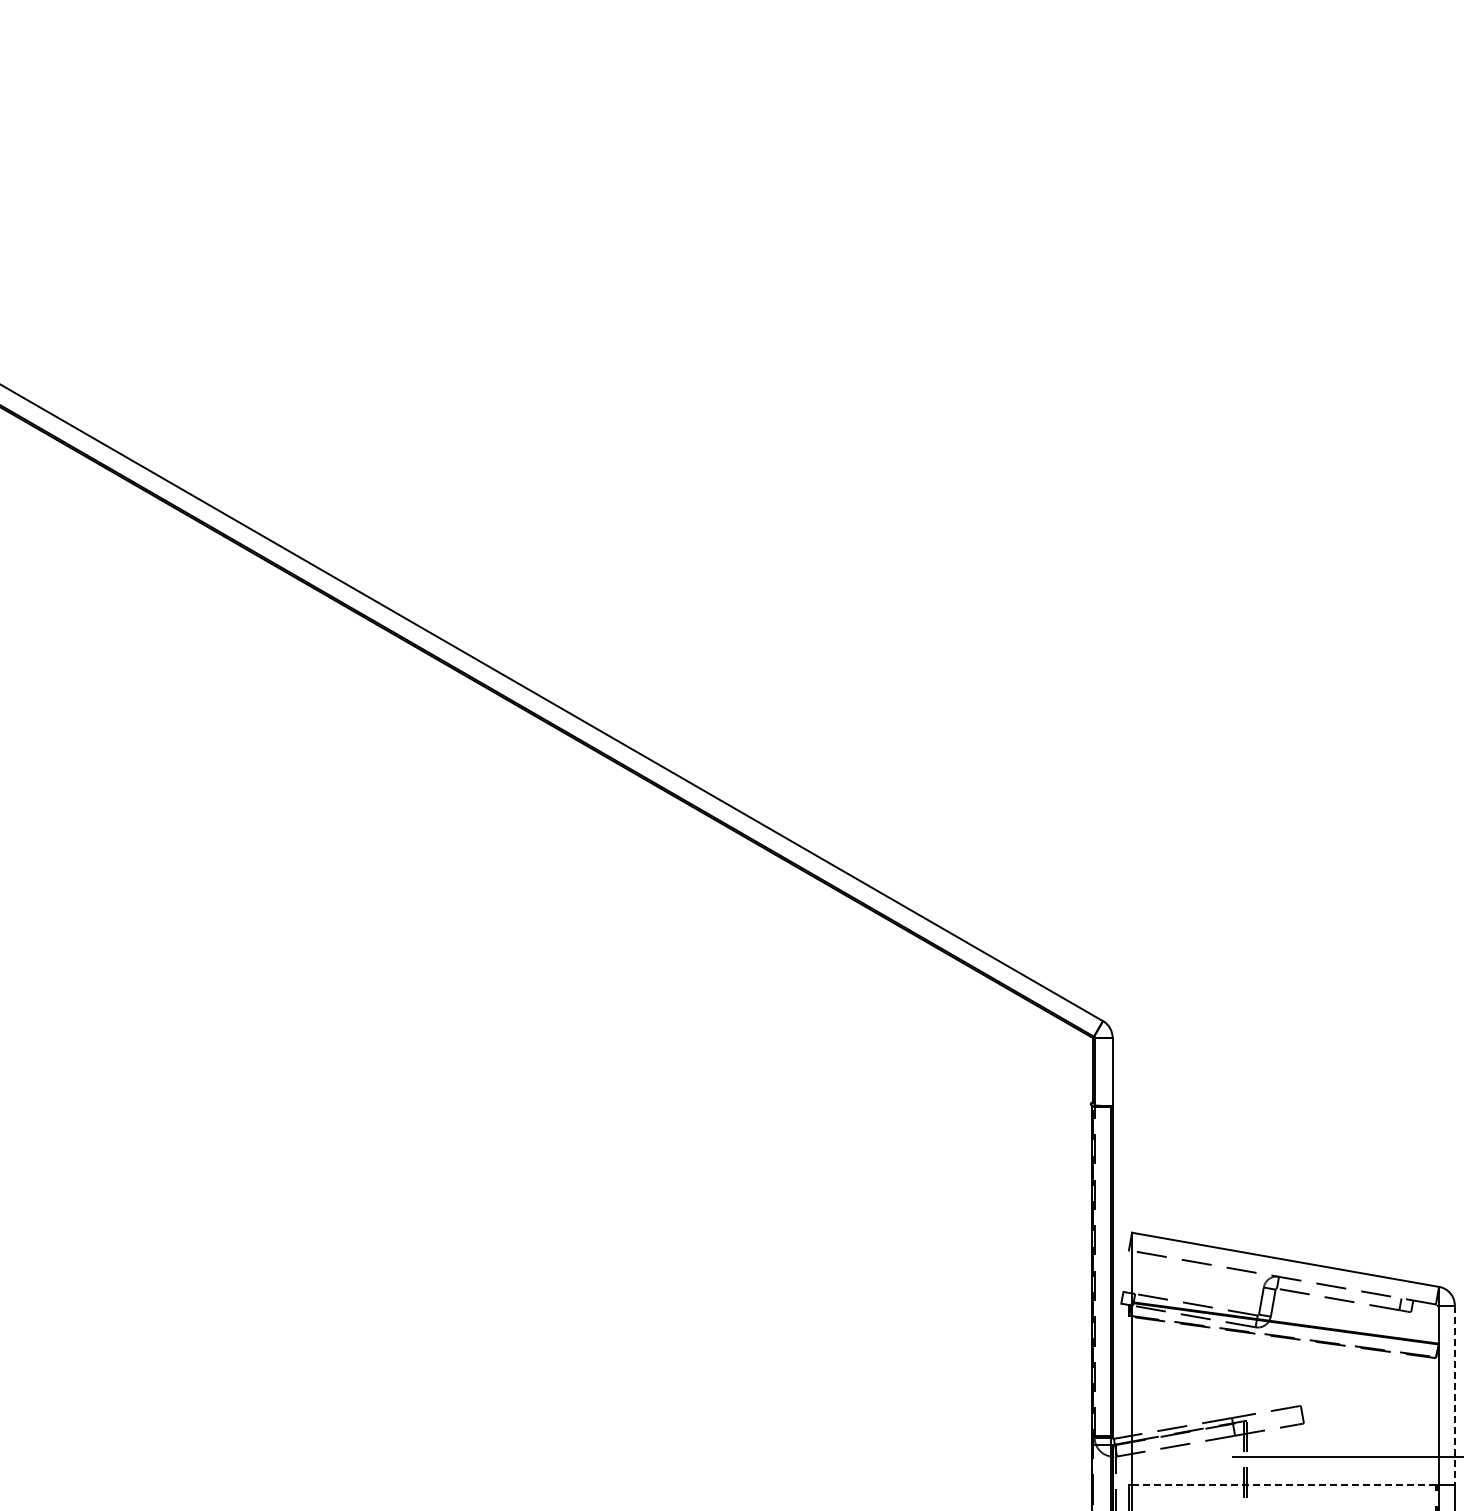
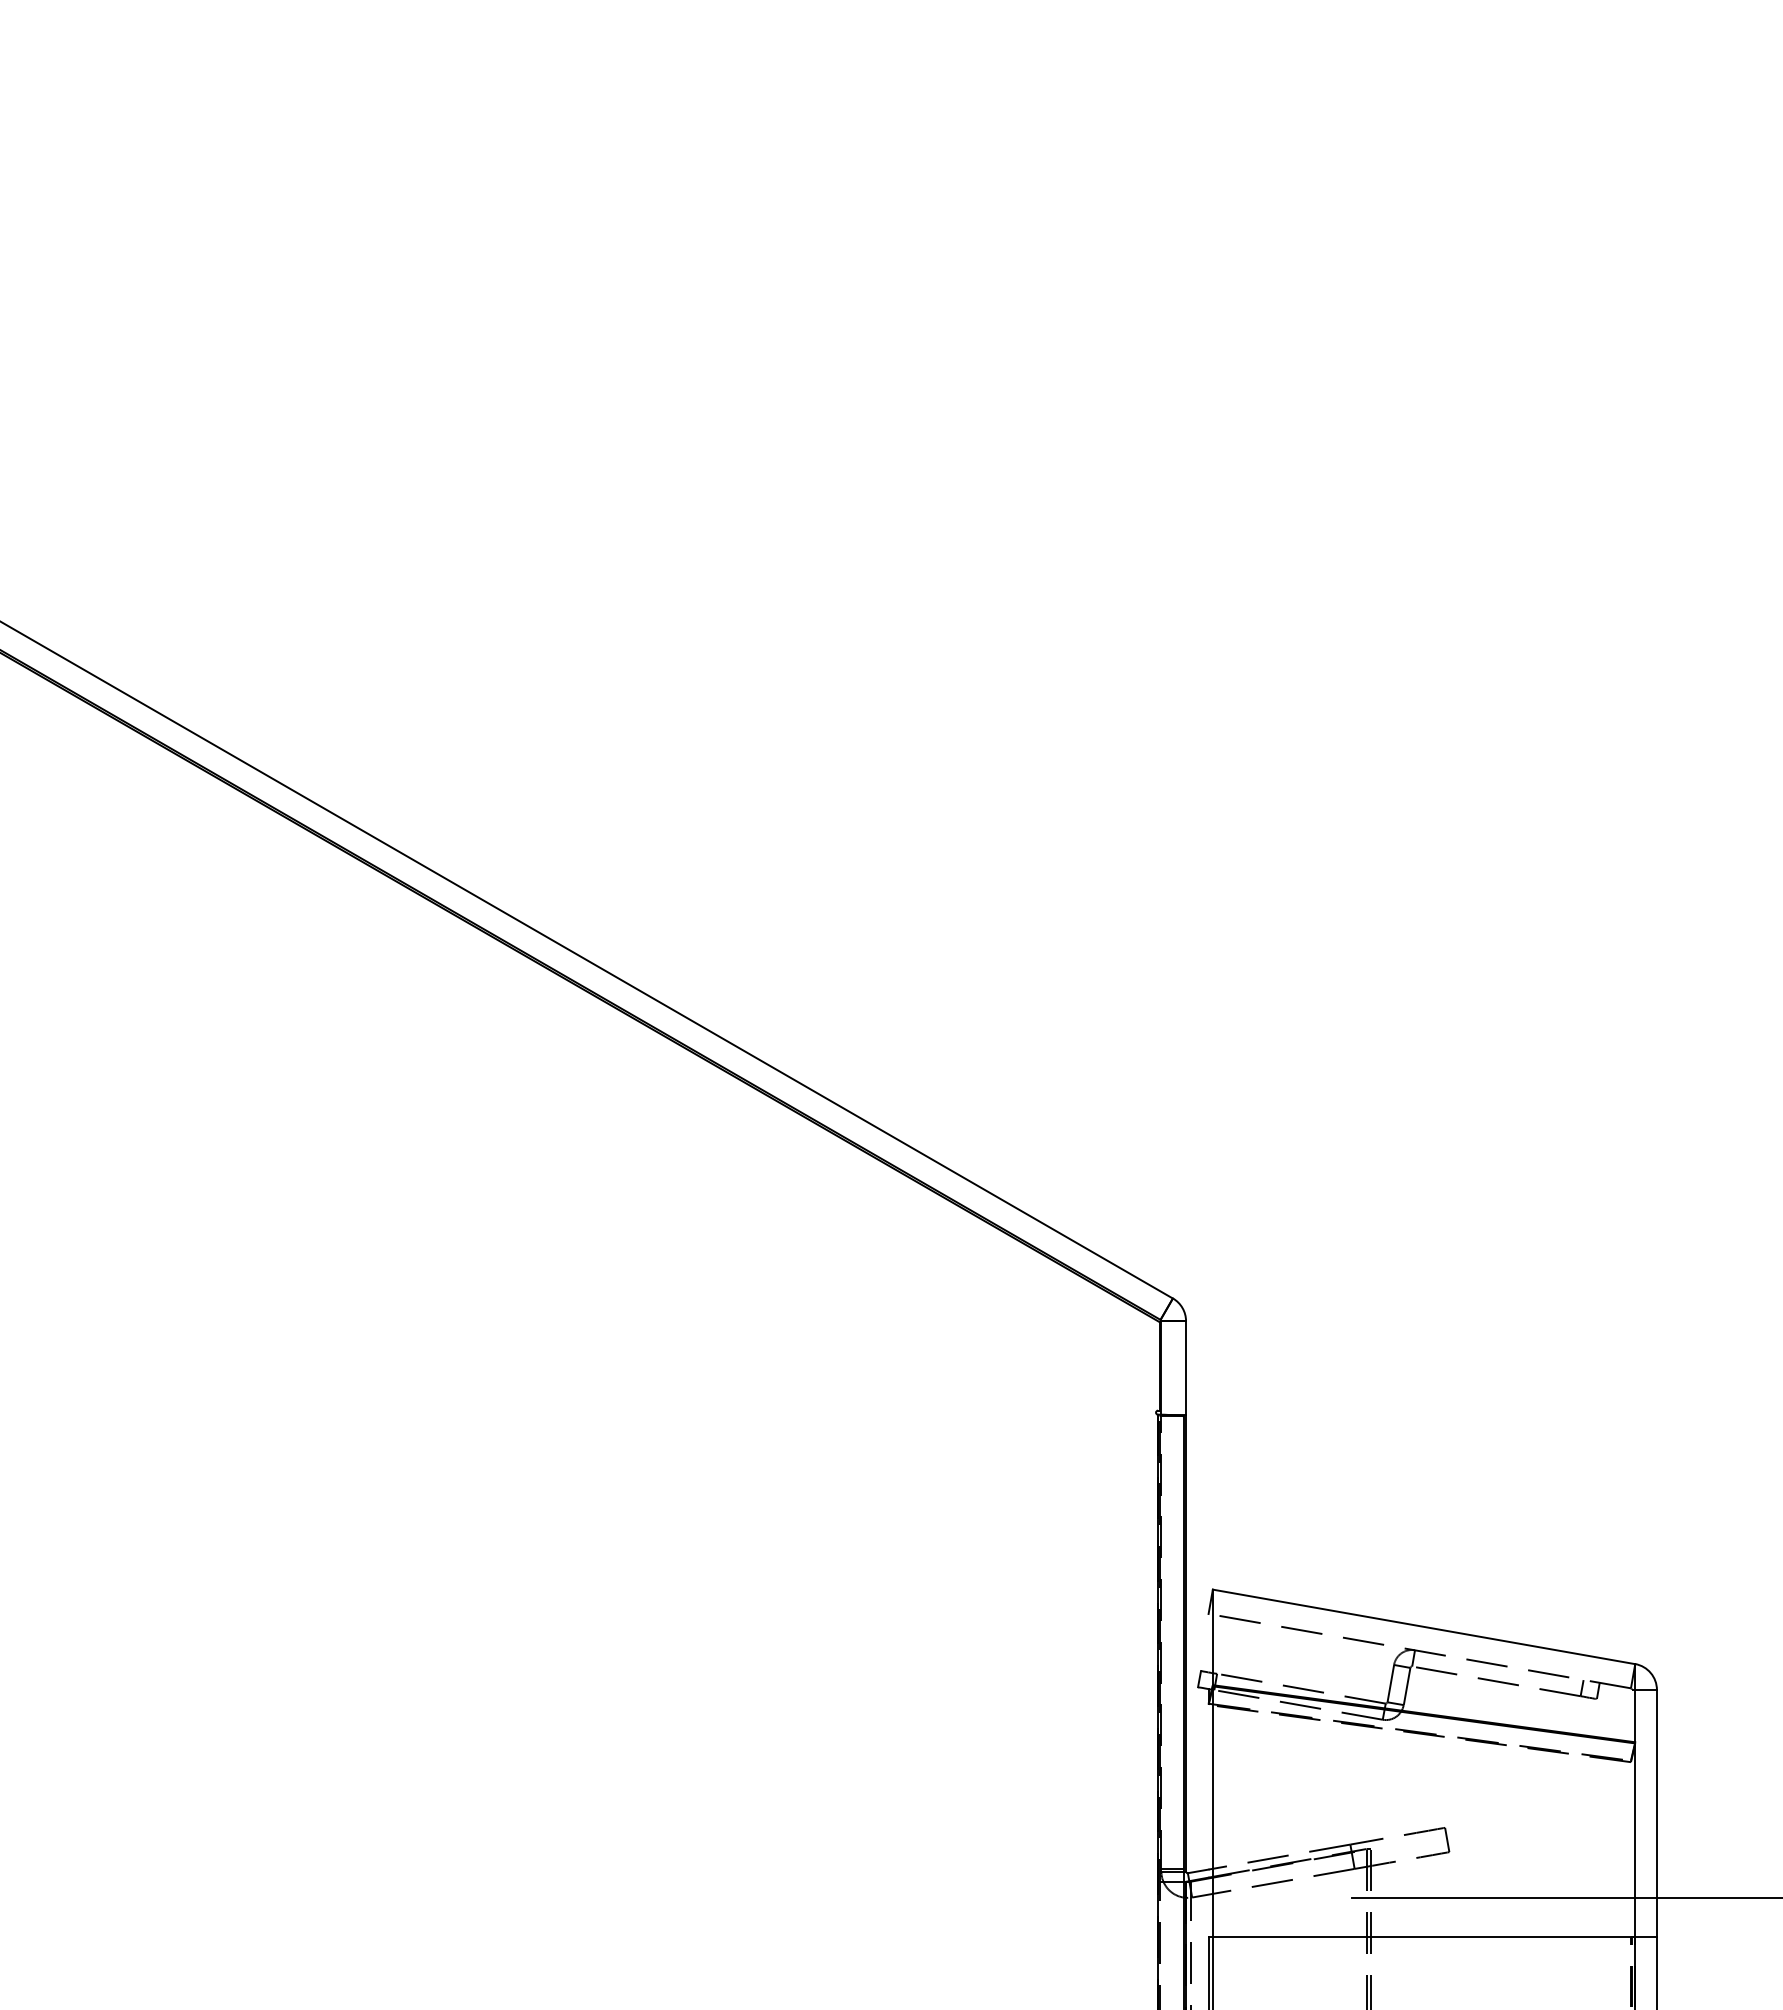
line: (1454, 1395) -> (1656, 1813), dashed -> solid
line: (1285, 1484) -> (1423, 1936), dashed -> solid

